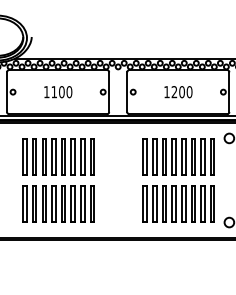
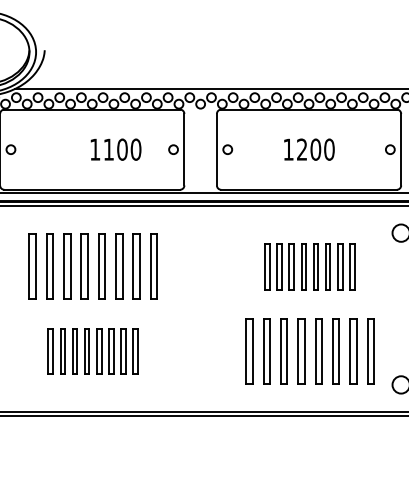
text: (58, 92) -> (116, 150), moved
part: (178, 156) -> (309, 265), size x0.7
part: (58, 203) -> (92, 350), size x0.7

